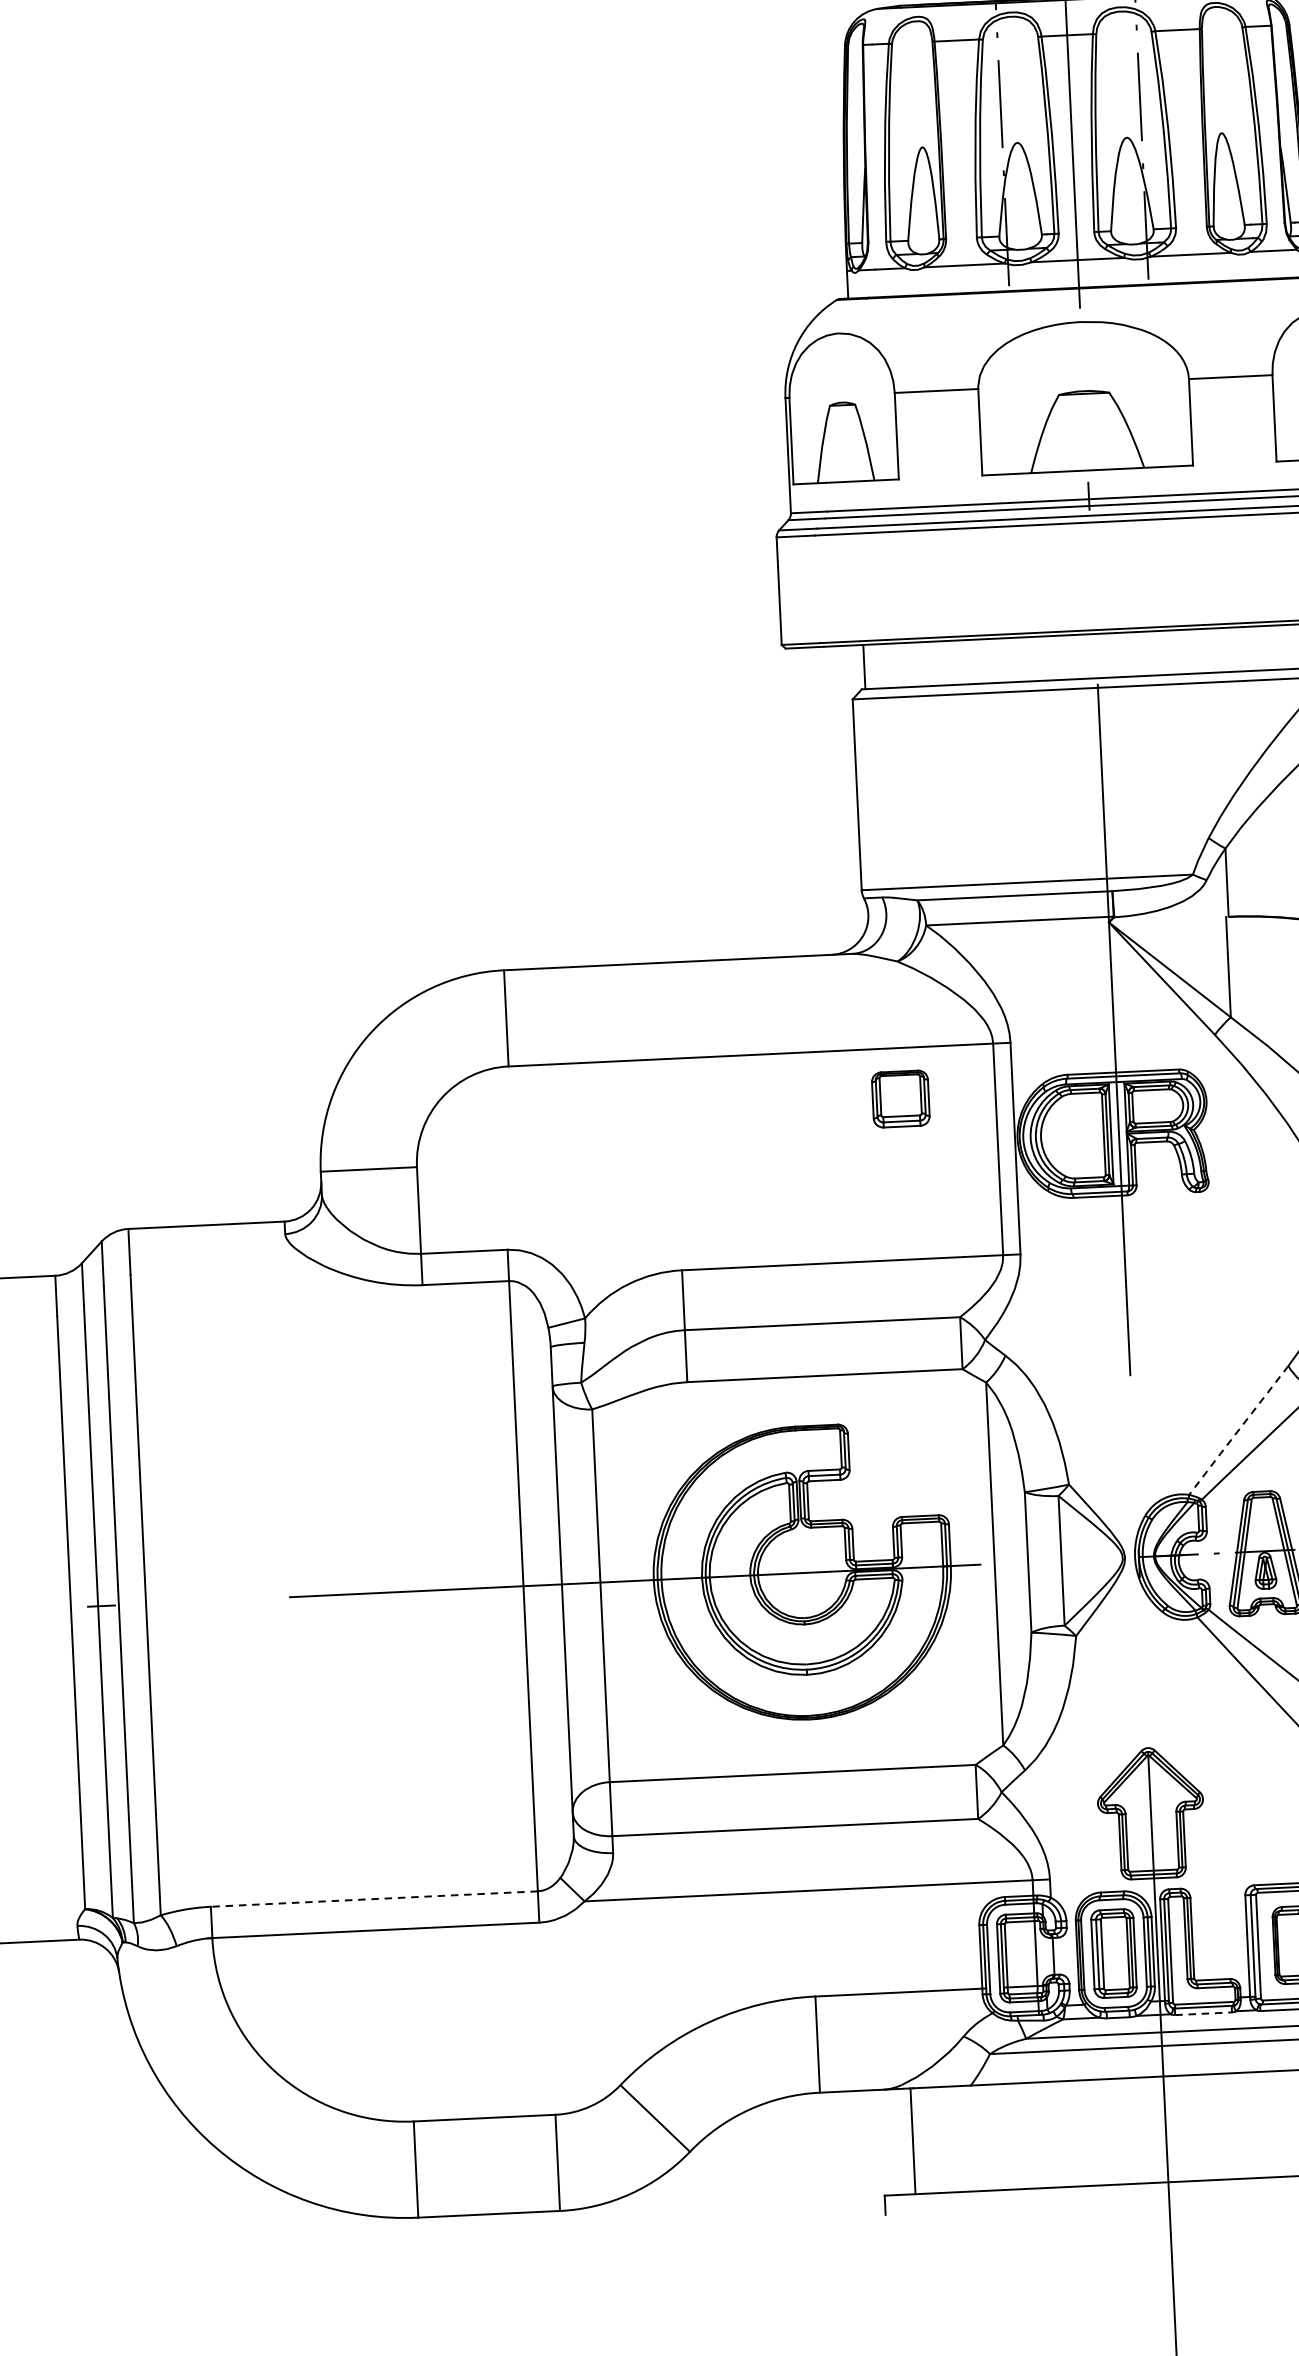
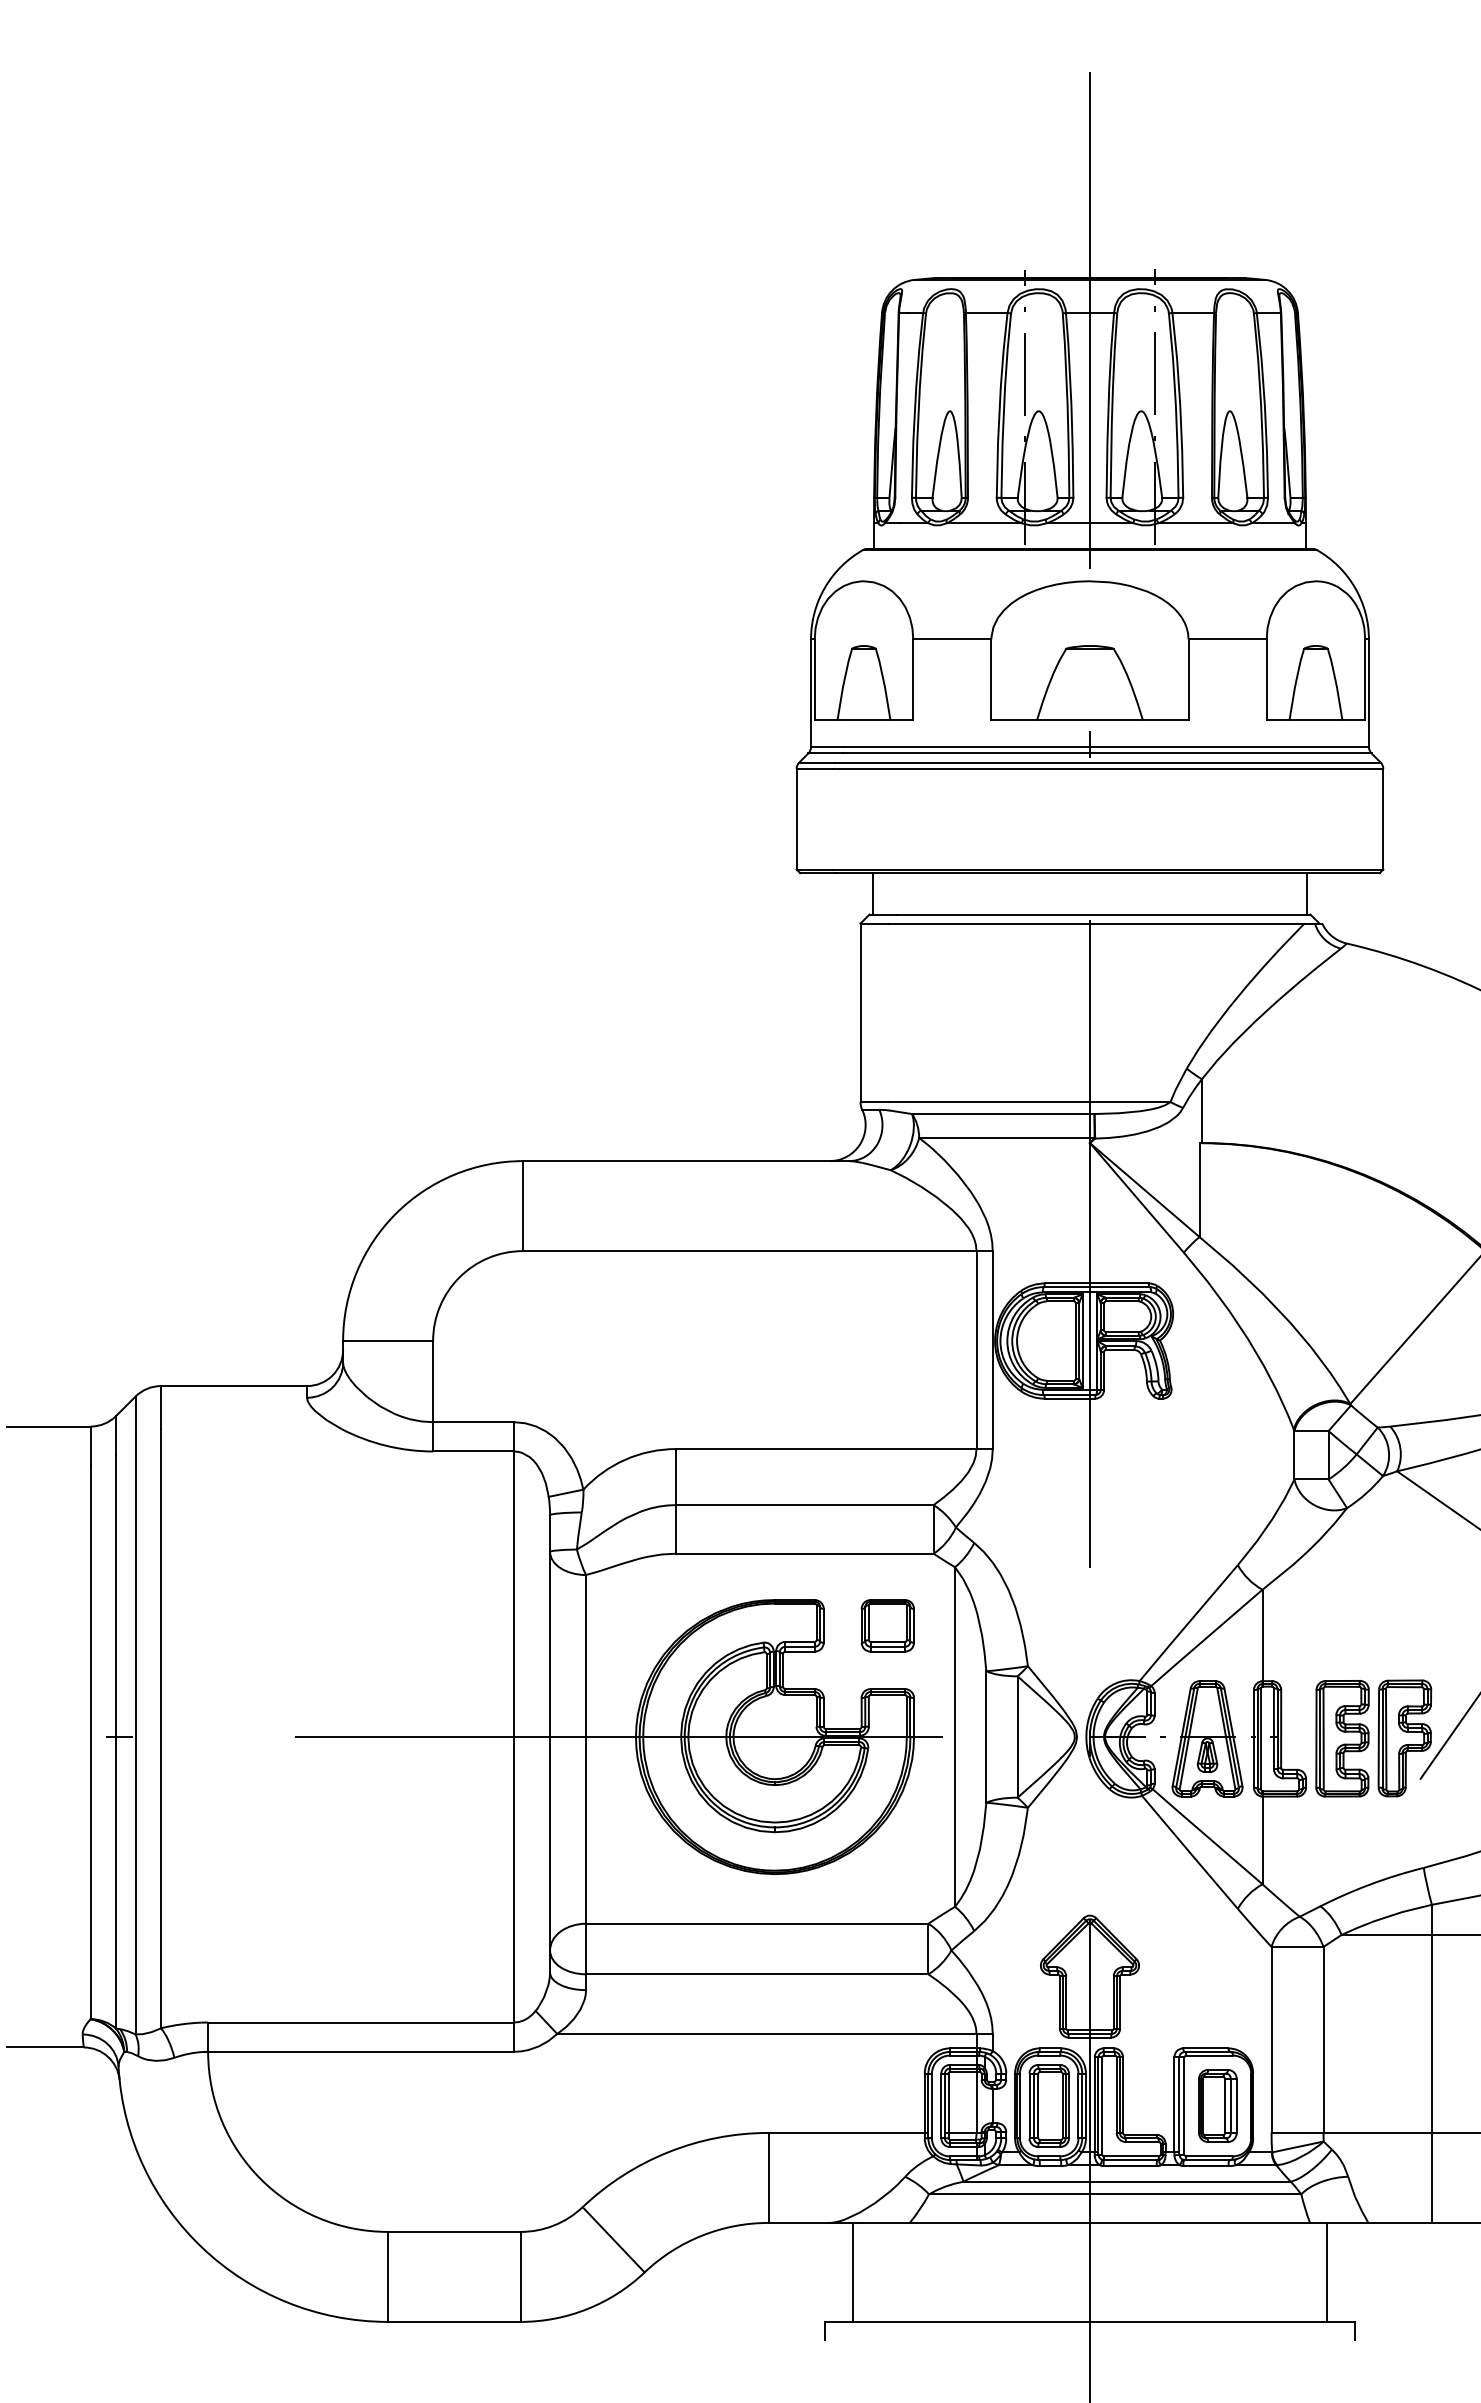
part: (900, 1098) -> (887, 1625), moved
line: (1238, 1430) -> (1188, 1623), dashed -> solid
line: (374, 1899) -> (361, 2022), dashed -> solid
line: (1203, 2014) -> (1130, 2166), dashed -> solid

